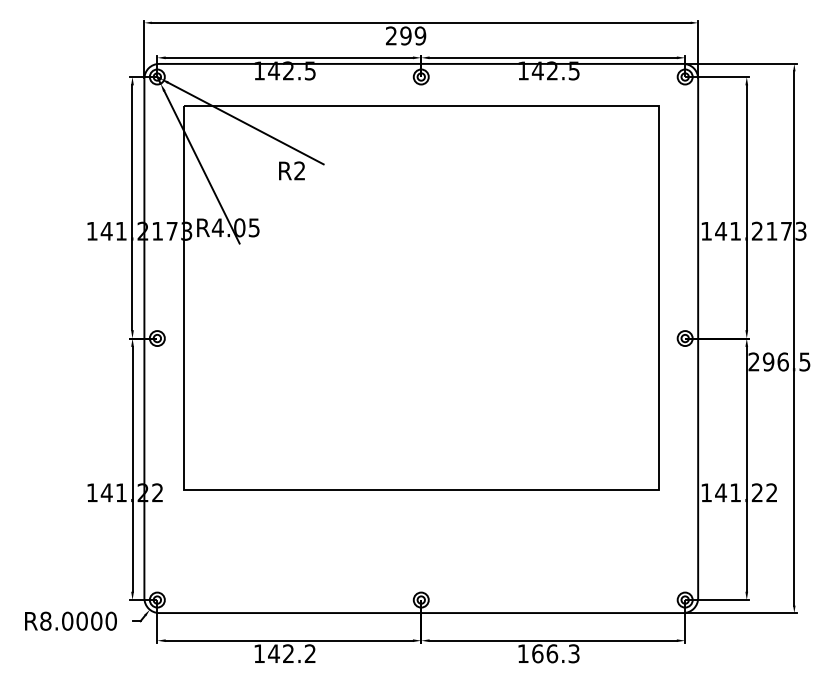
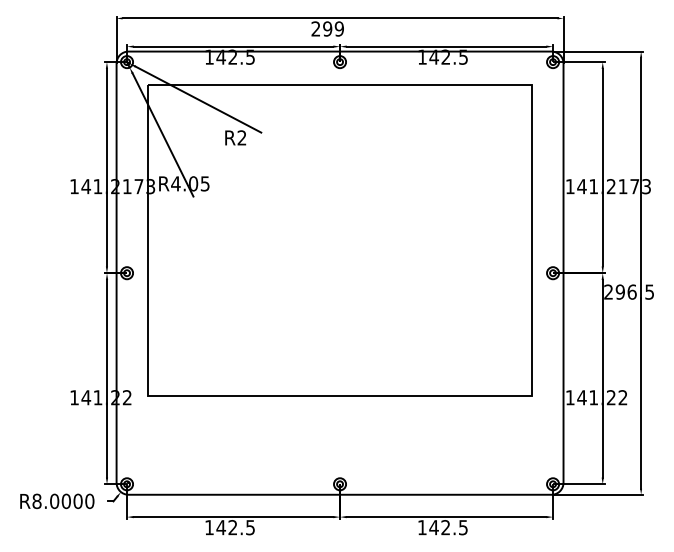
text: (310, 653) -> (250, 527), 142.2 -> 142.5
text: (555, 653) -> (448, 527), 166.3 -> 142.5

